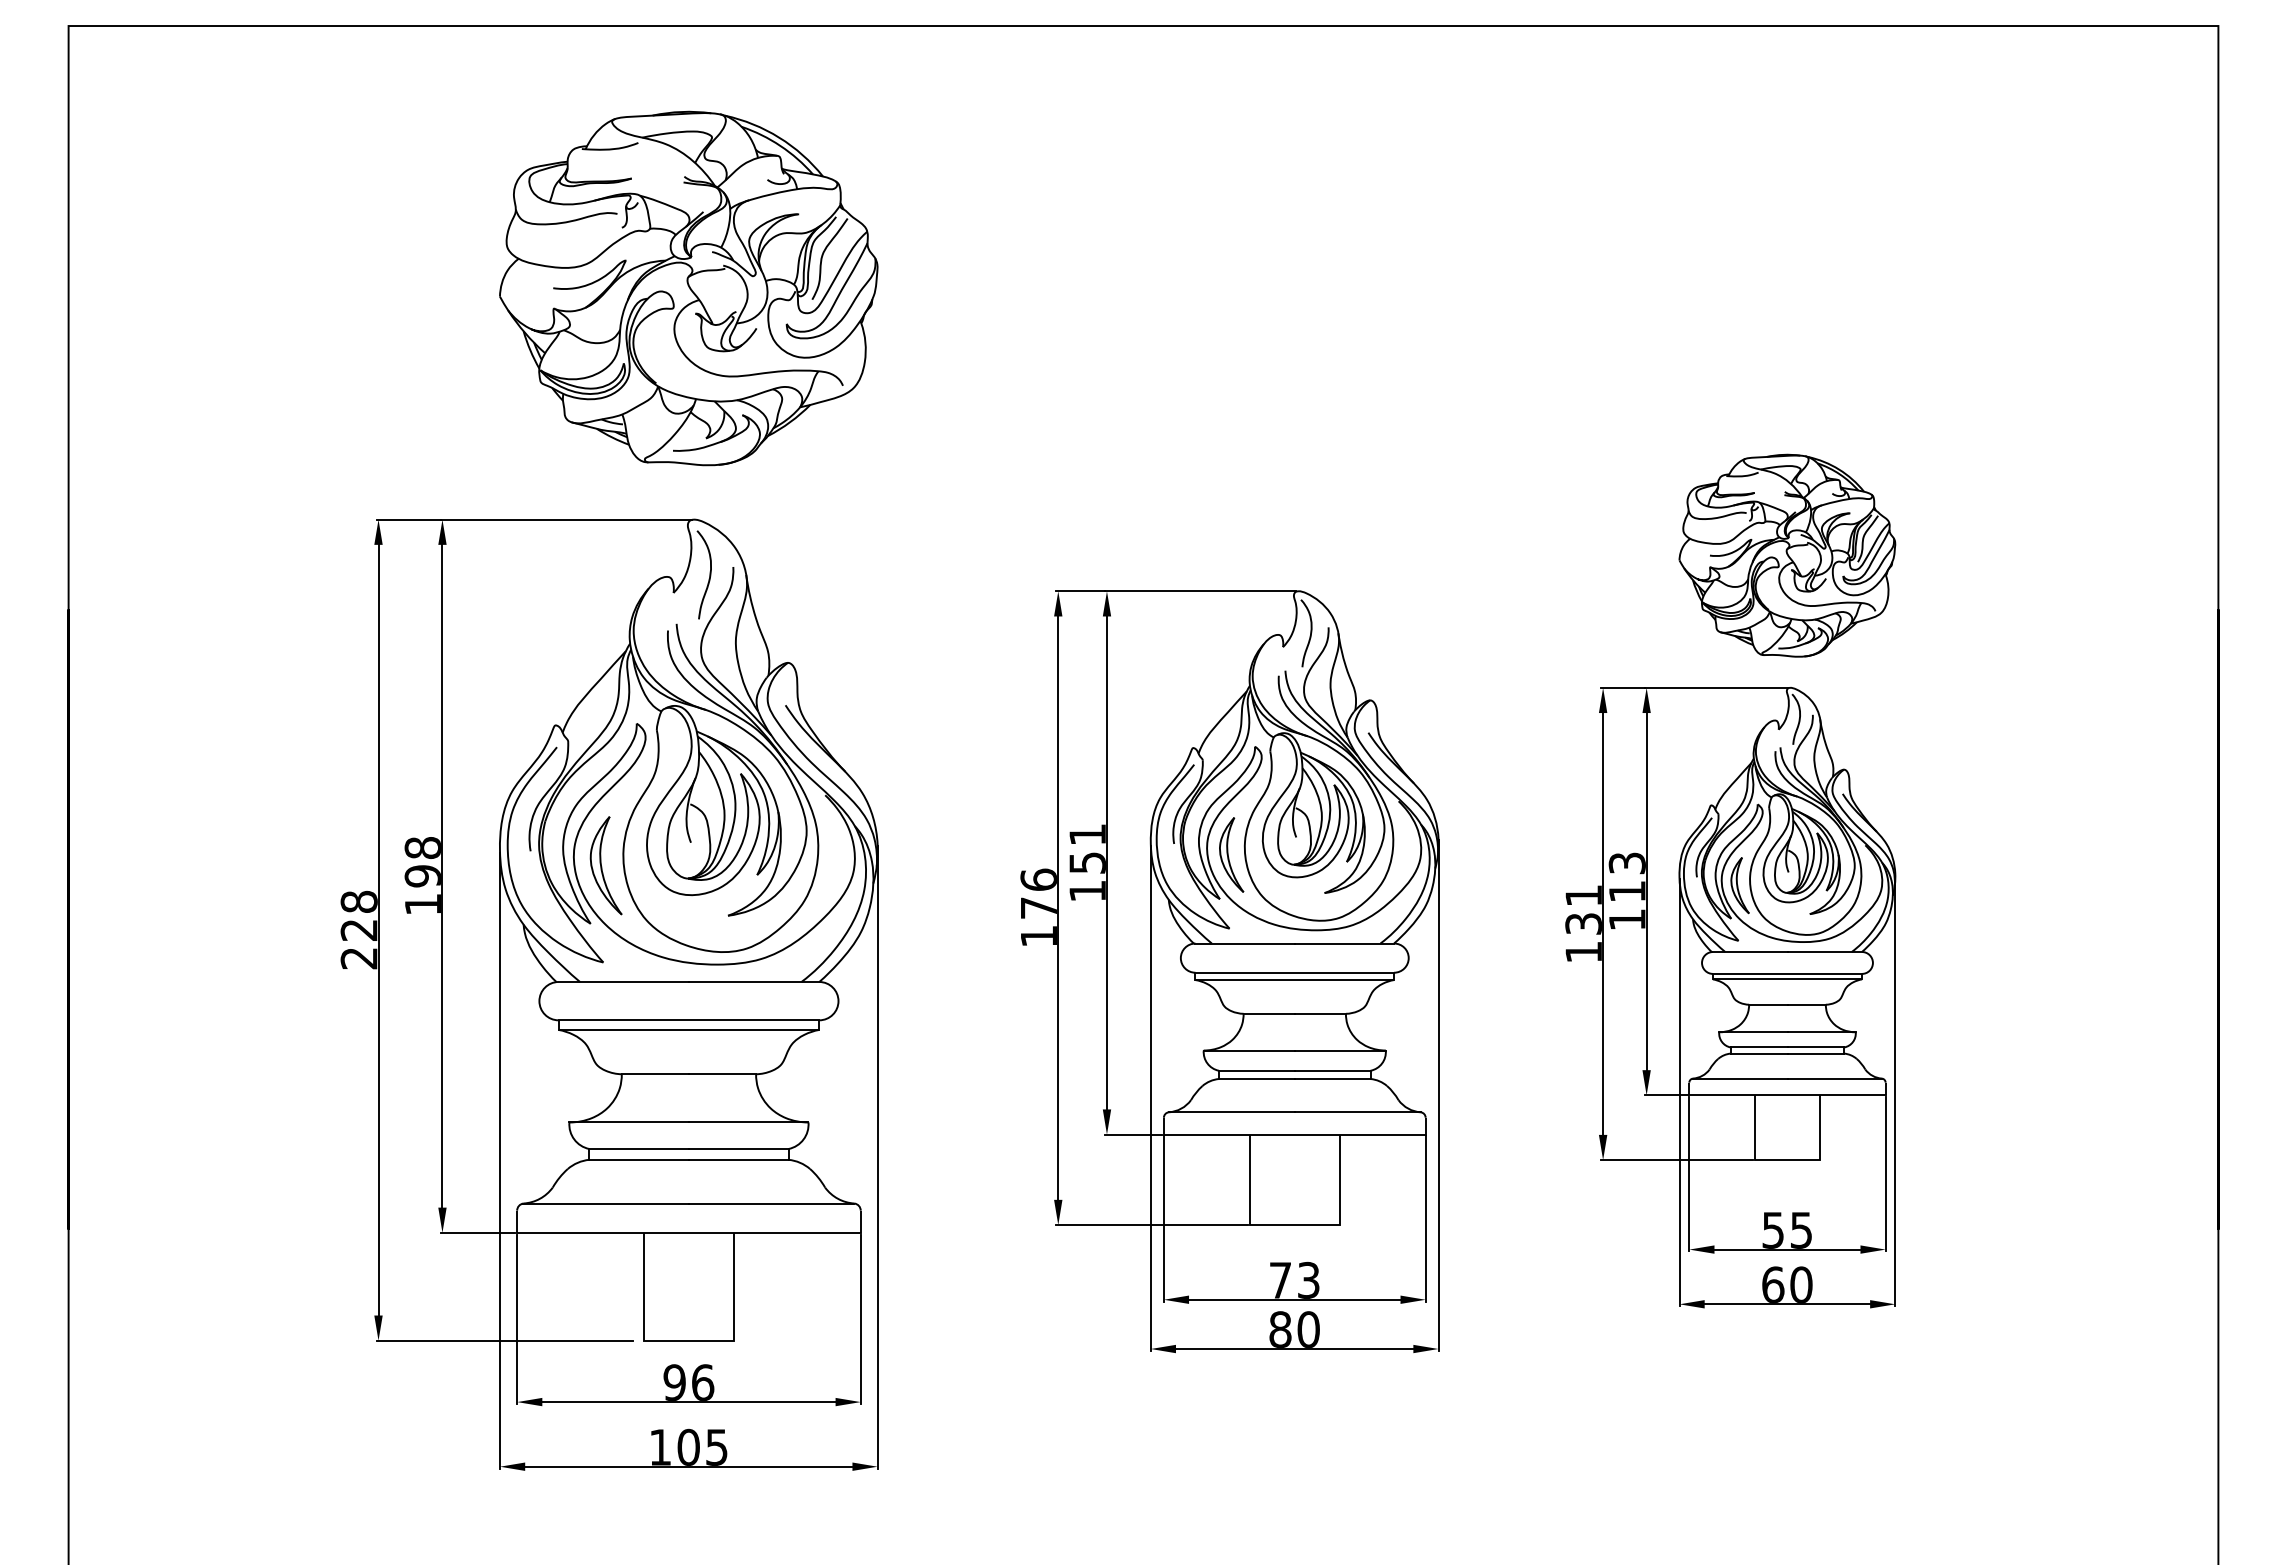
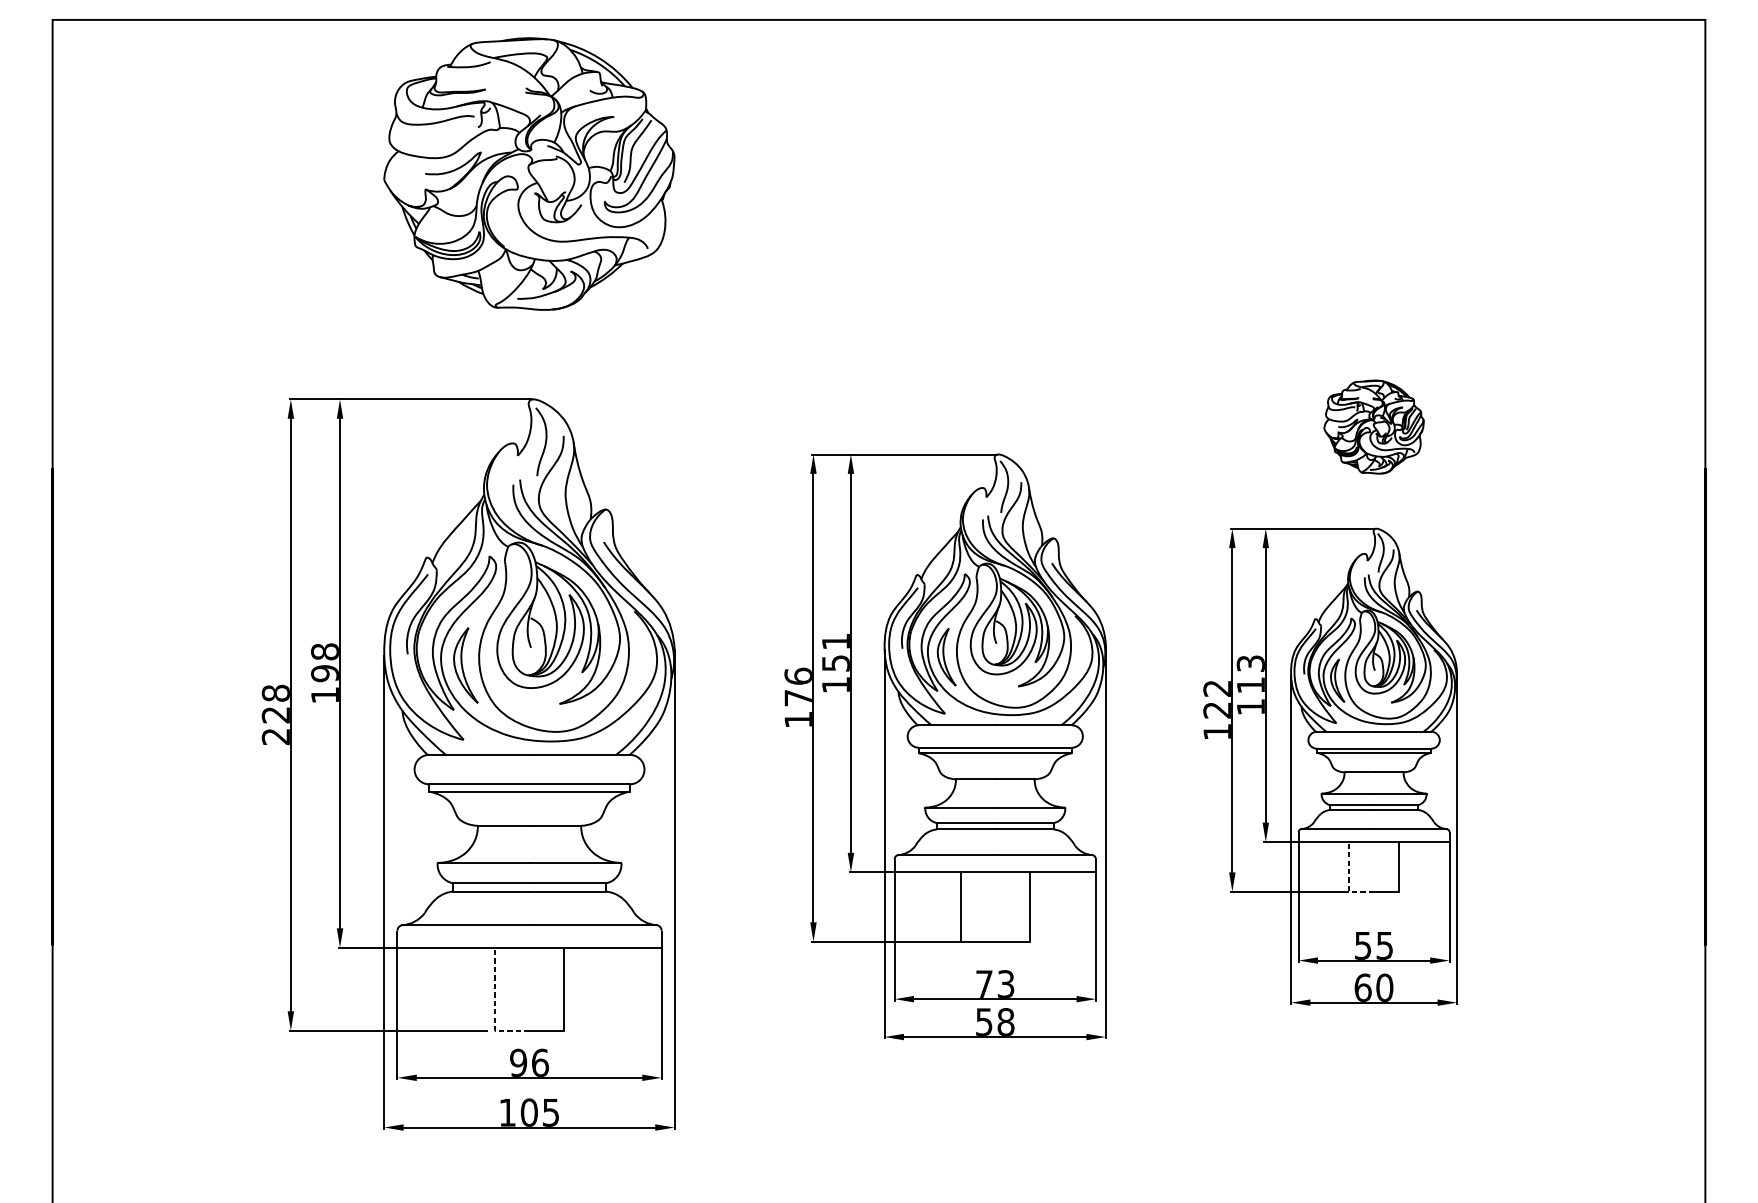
part: (688, 288) -> (529, 174), moved
part: (1787, 555) -> (1374, 426), size x0.6
text: (1583, 909) -> (1217, 699), 131 -> 122
line: (1755, 1144) -> (1349, 879), solid -> dashed
line: (644, 1309) -> (495, 1006), solid -> dashed
text: (1294, 1329) -> (995, 1022), 80 -> 58

